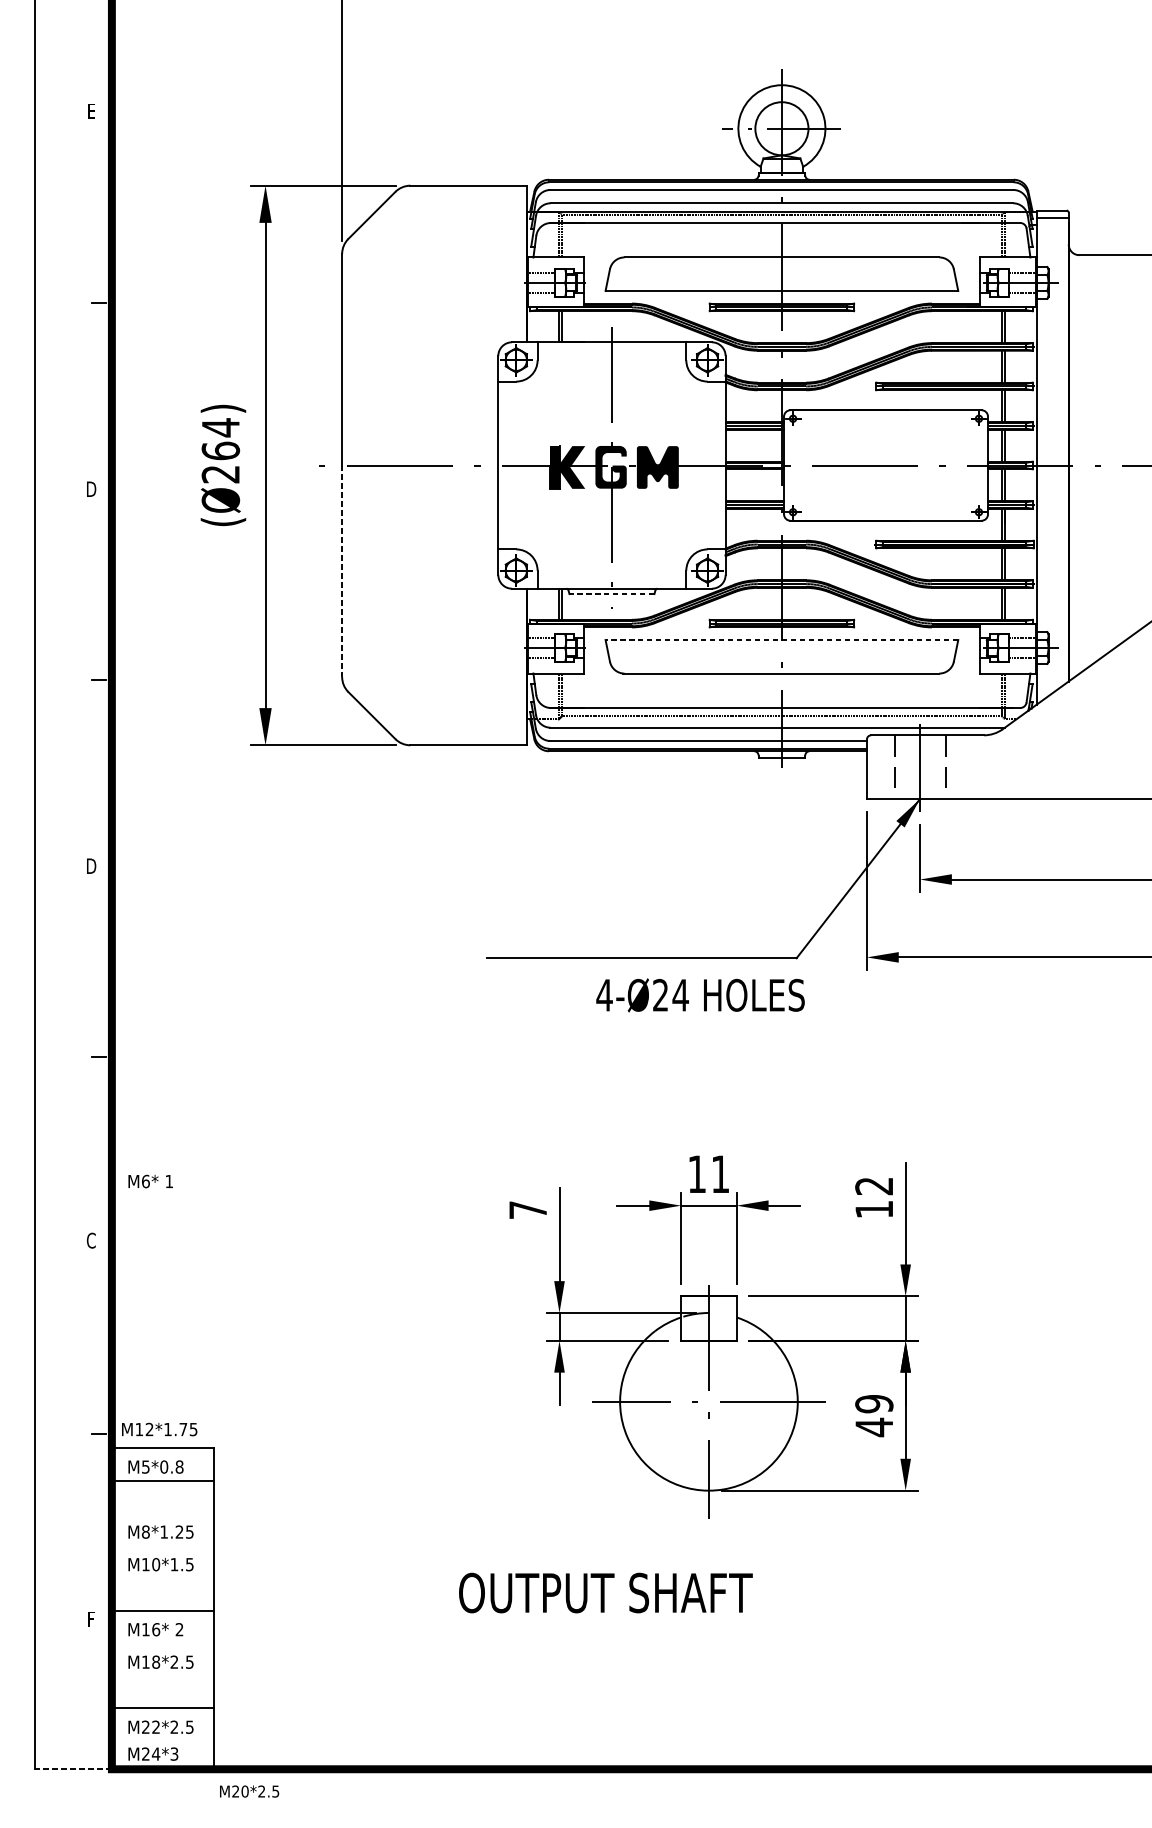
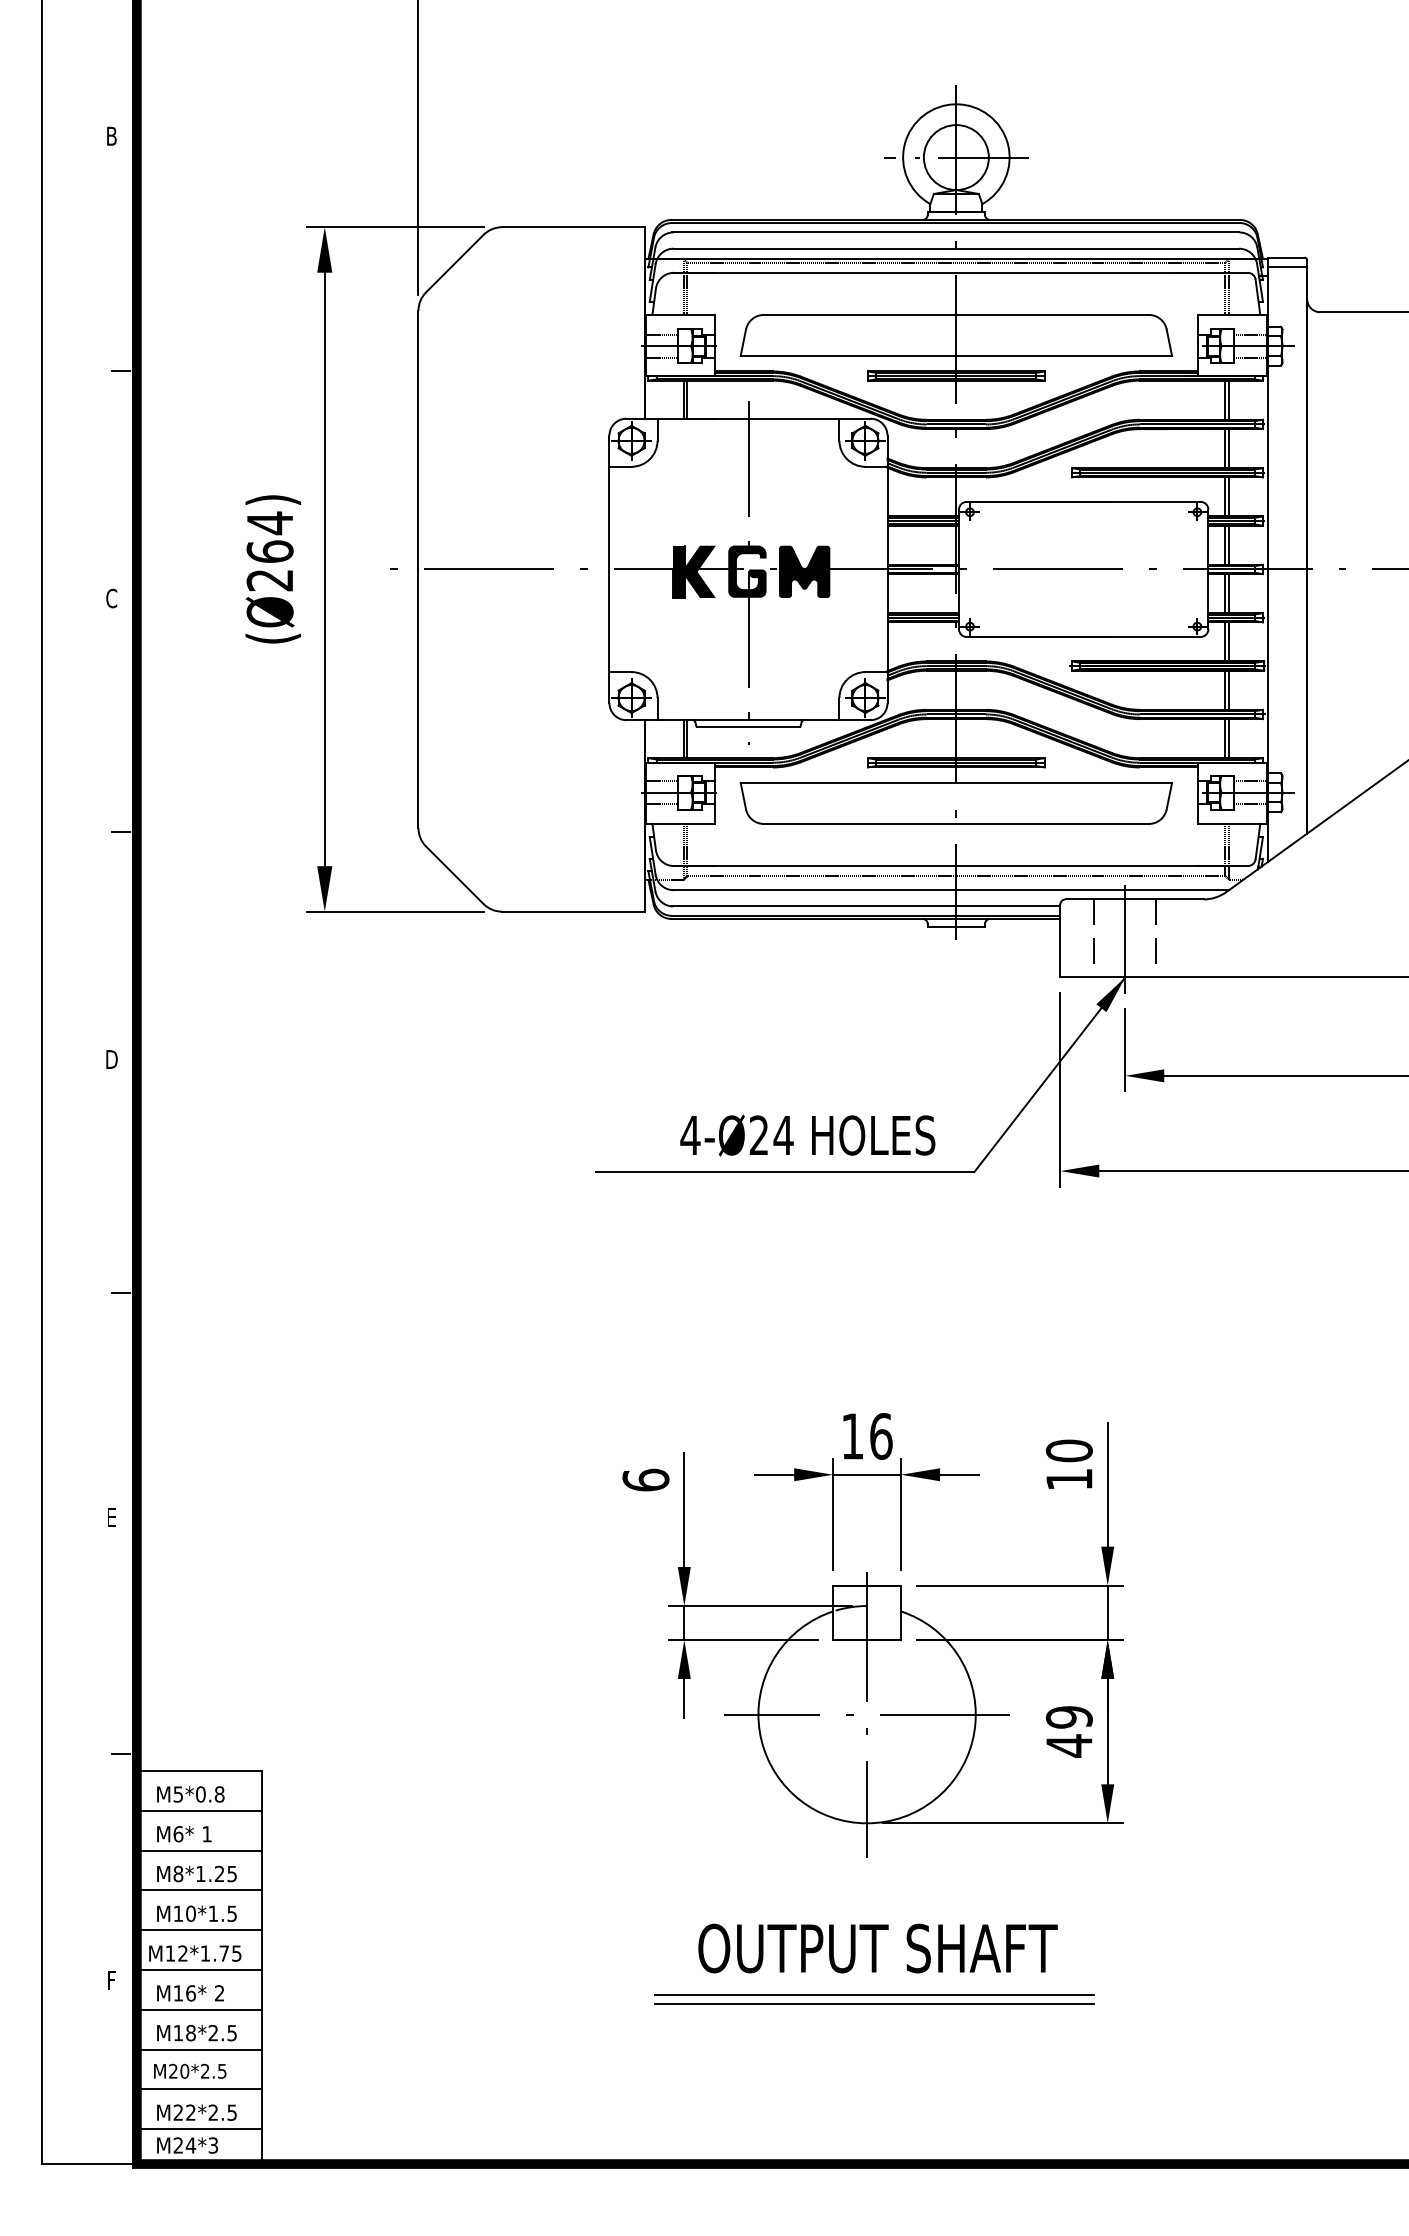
text: (91, 110) -> (111, 135), E -> B
text: (91, 489) -> (111, 598), D -> C
line: (342, 571) -> (418, 699), dashed -> solid
line: (611, 593) -> (748, 726), dashed -> solid
line: (782, 639) -> (956, 782), dashed -> solid
text: (700, 995) -> (807, 1135), moved
text: (720, 1173) -> (881, 1435), 11 -> 16
text: (150, 1181) -> (184, 1834), moved
text: (873, 1185) -> (1068, 1450), 12 -> 10
text: (527, 1209) -> (645, 1479), 7 -> 6
text: (91, 1240) -> (111, 1517), C -> E
text: (159, 1429) -> (195, 1953), moved
line: (162, 1512) -> (198, 1850), added
line: (162, 1545) -> (198, 1890), added
line: (162, 1578) -> (198, 1930), added
text: (605, 1593) -> (877, 1948), moved
line: (714, 1630) -> (873, 1994), added
line: (714, 1638) -> (873, 2004), added
line: (162, 1642) -> (198, 2009), added
line: (162, 1675) -> (198, 2049), added
line: (162, 1741) -> (198, 2129), added
line: (73, 1769) -> (89, 2164), dashed -> solid
text: (249, 1790) -> (190, 2070), moved

